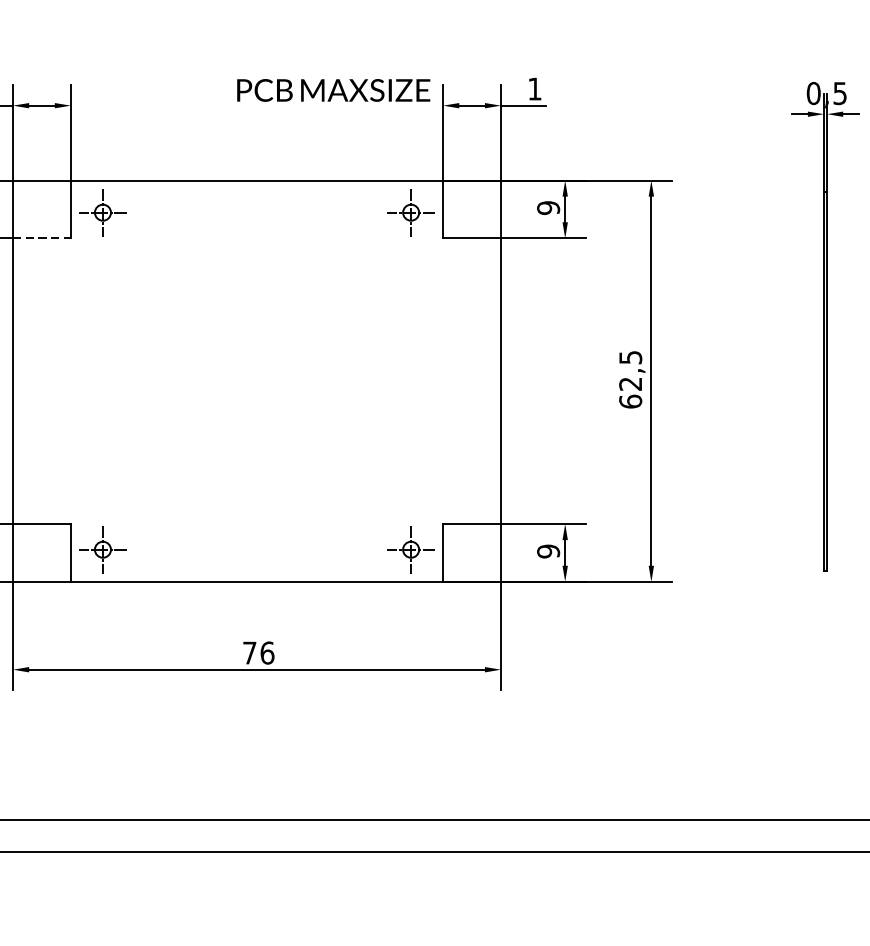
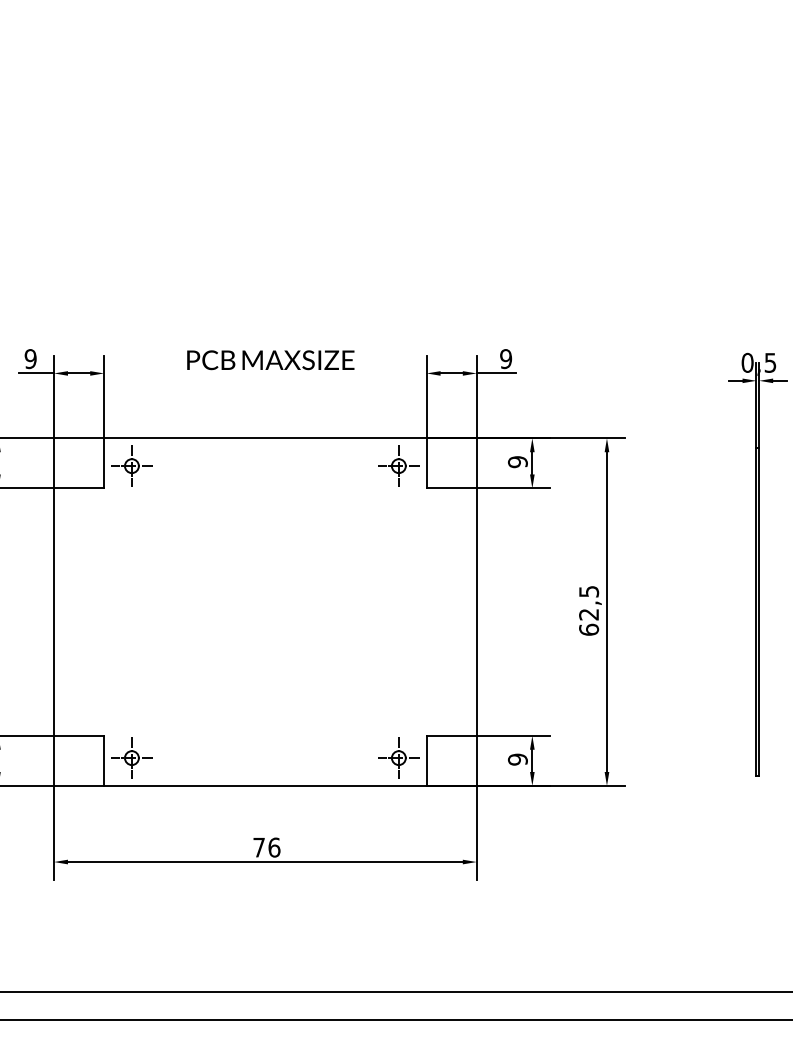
text: (535, 89) -> (506, 359), 1 -> 9
text: (333, 90) -> (270, 360), moved
line: (42, 238) -> (79, 488), dashed -> solid

